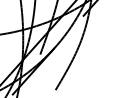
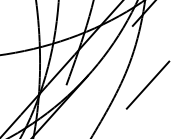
line: (93, 54) -> (148, 85), added

